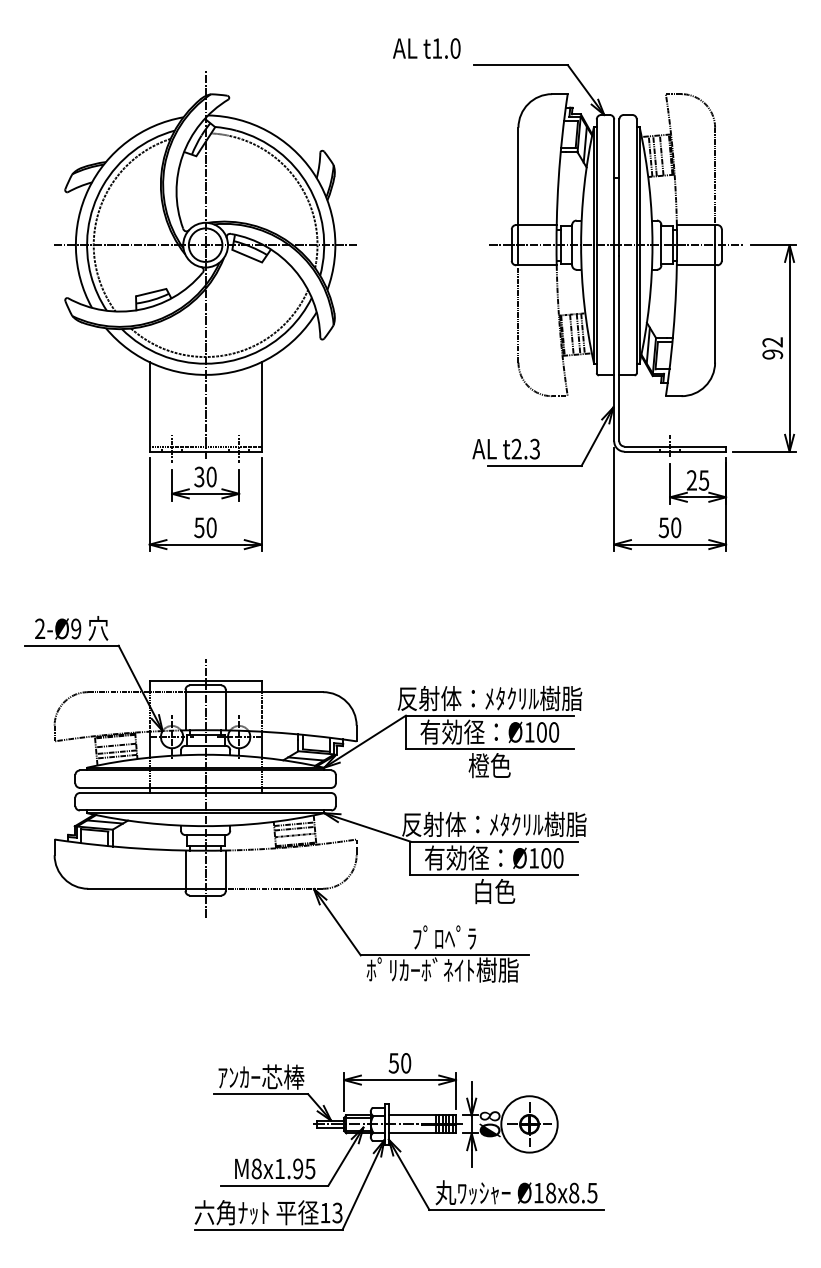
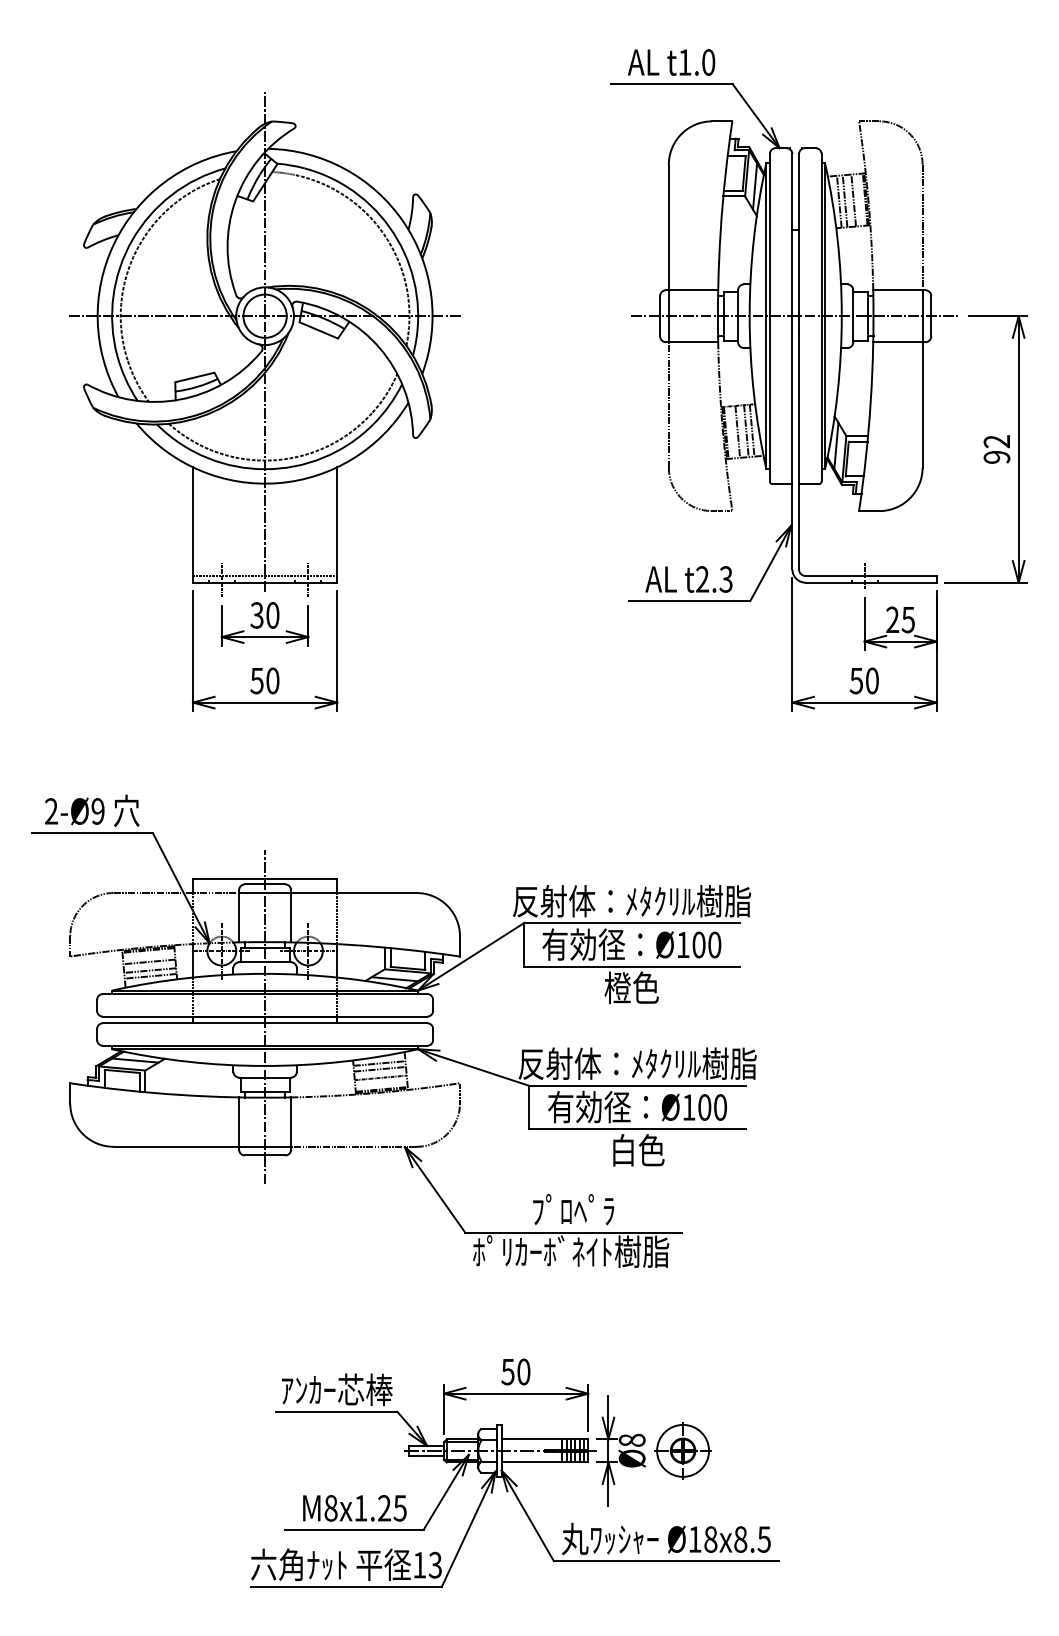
text: (426, 48) -> (671, 62), moved
text: (505, 449) -> (688, 579), moved
circle: (529, 1124) -> (683, 1450), size x0.71
text: (298, 1169) -> (384, 1508), M8x1.95 -> M8x1.25

